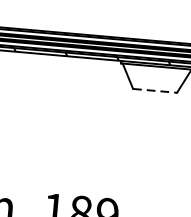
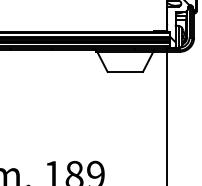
line: (155, 90) -> (125, 71), dashed -> solid

